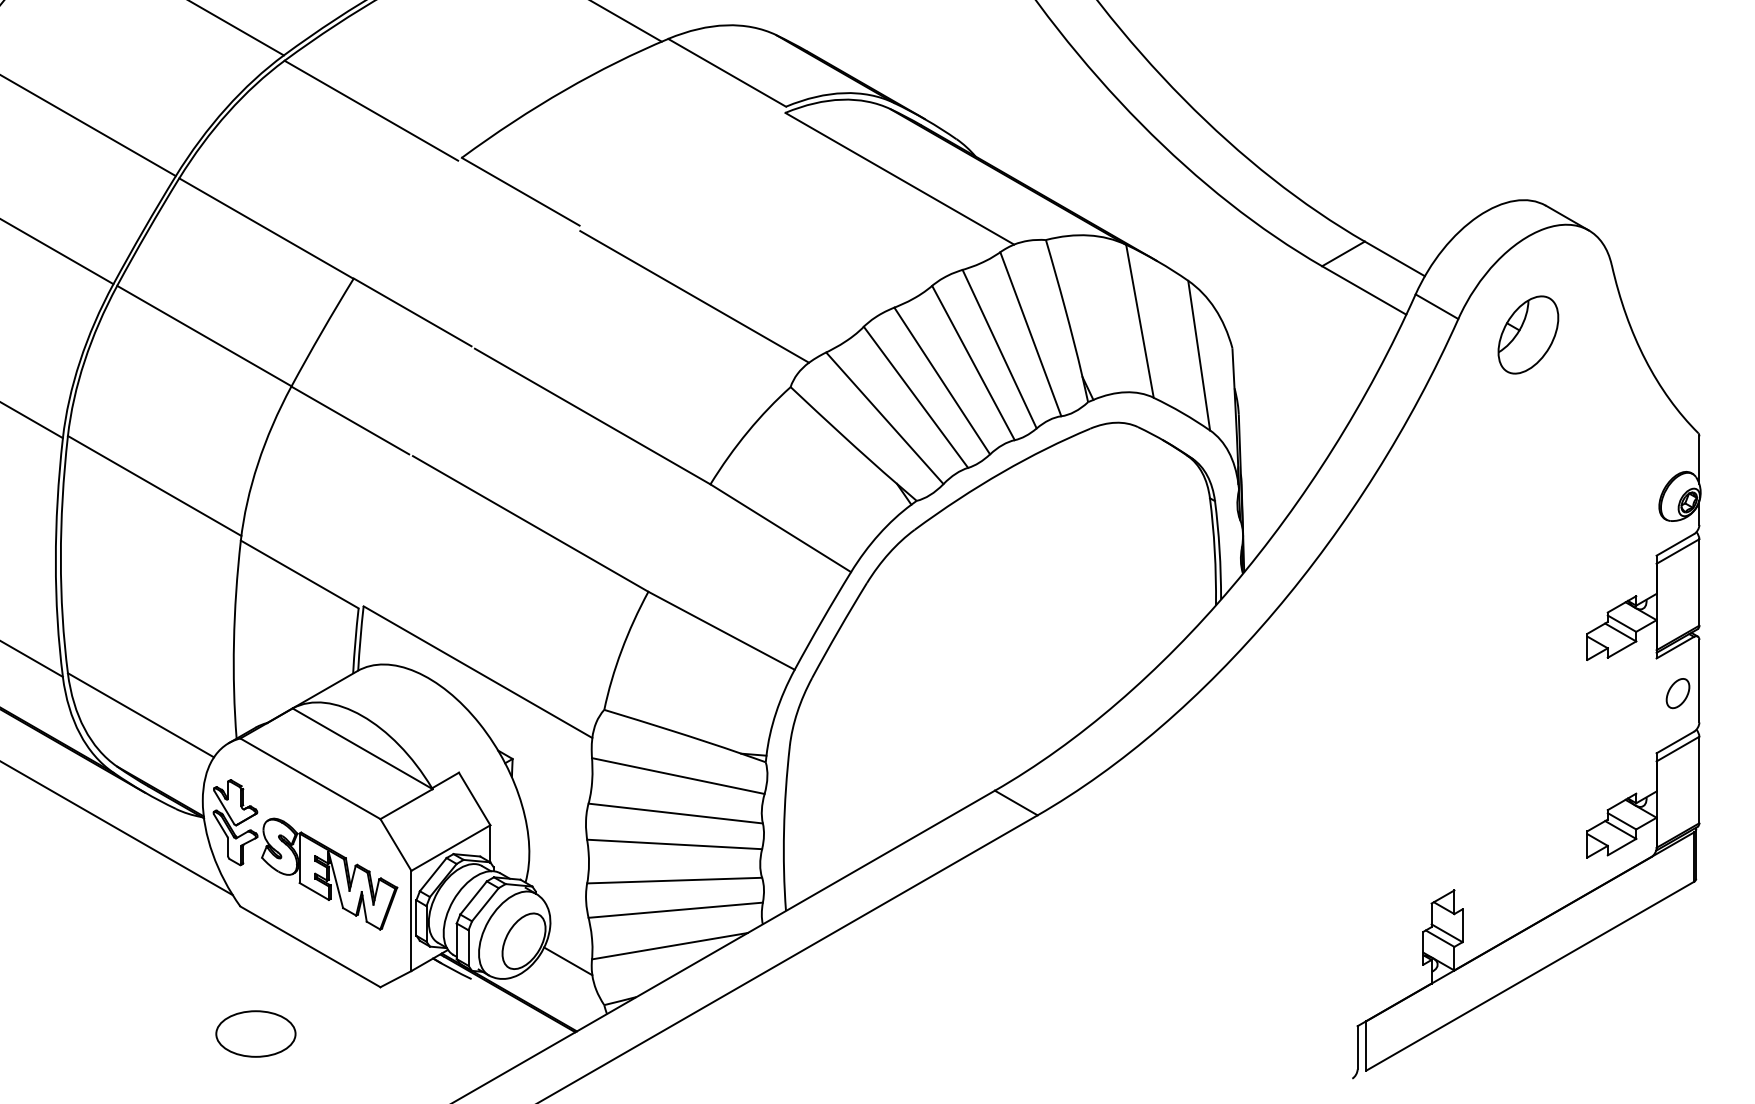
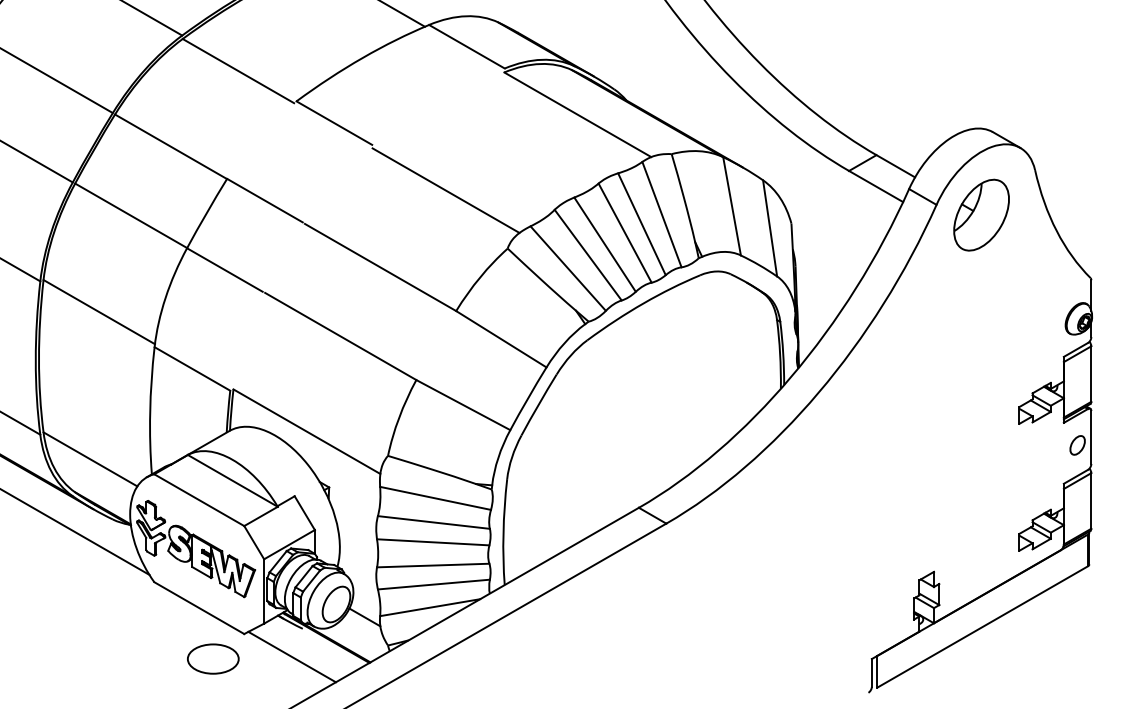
part: (1528, 334) -> (981, 214), size x1.43
line: (453, 1022) -> (291, 656), added
circle: (256, 1033) -> (213, 658), moved

